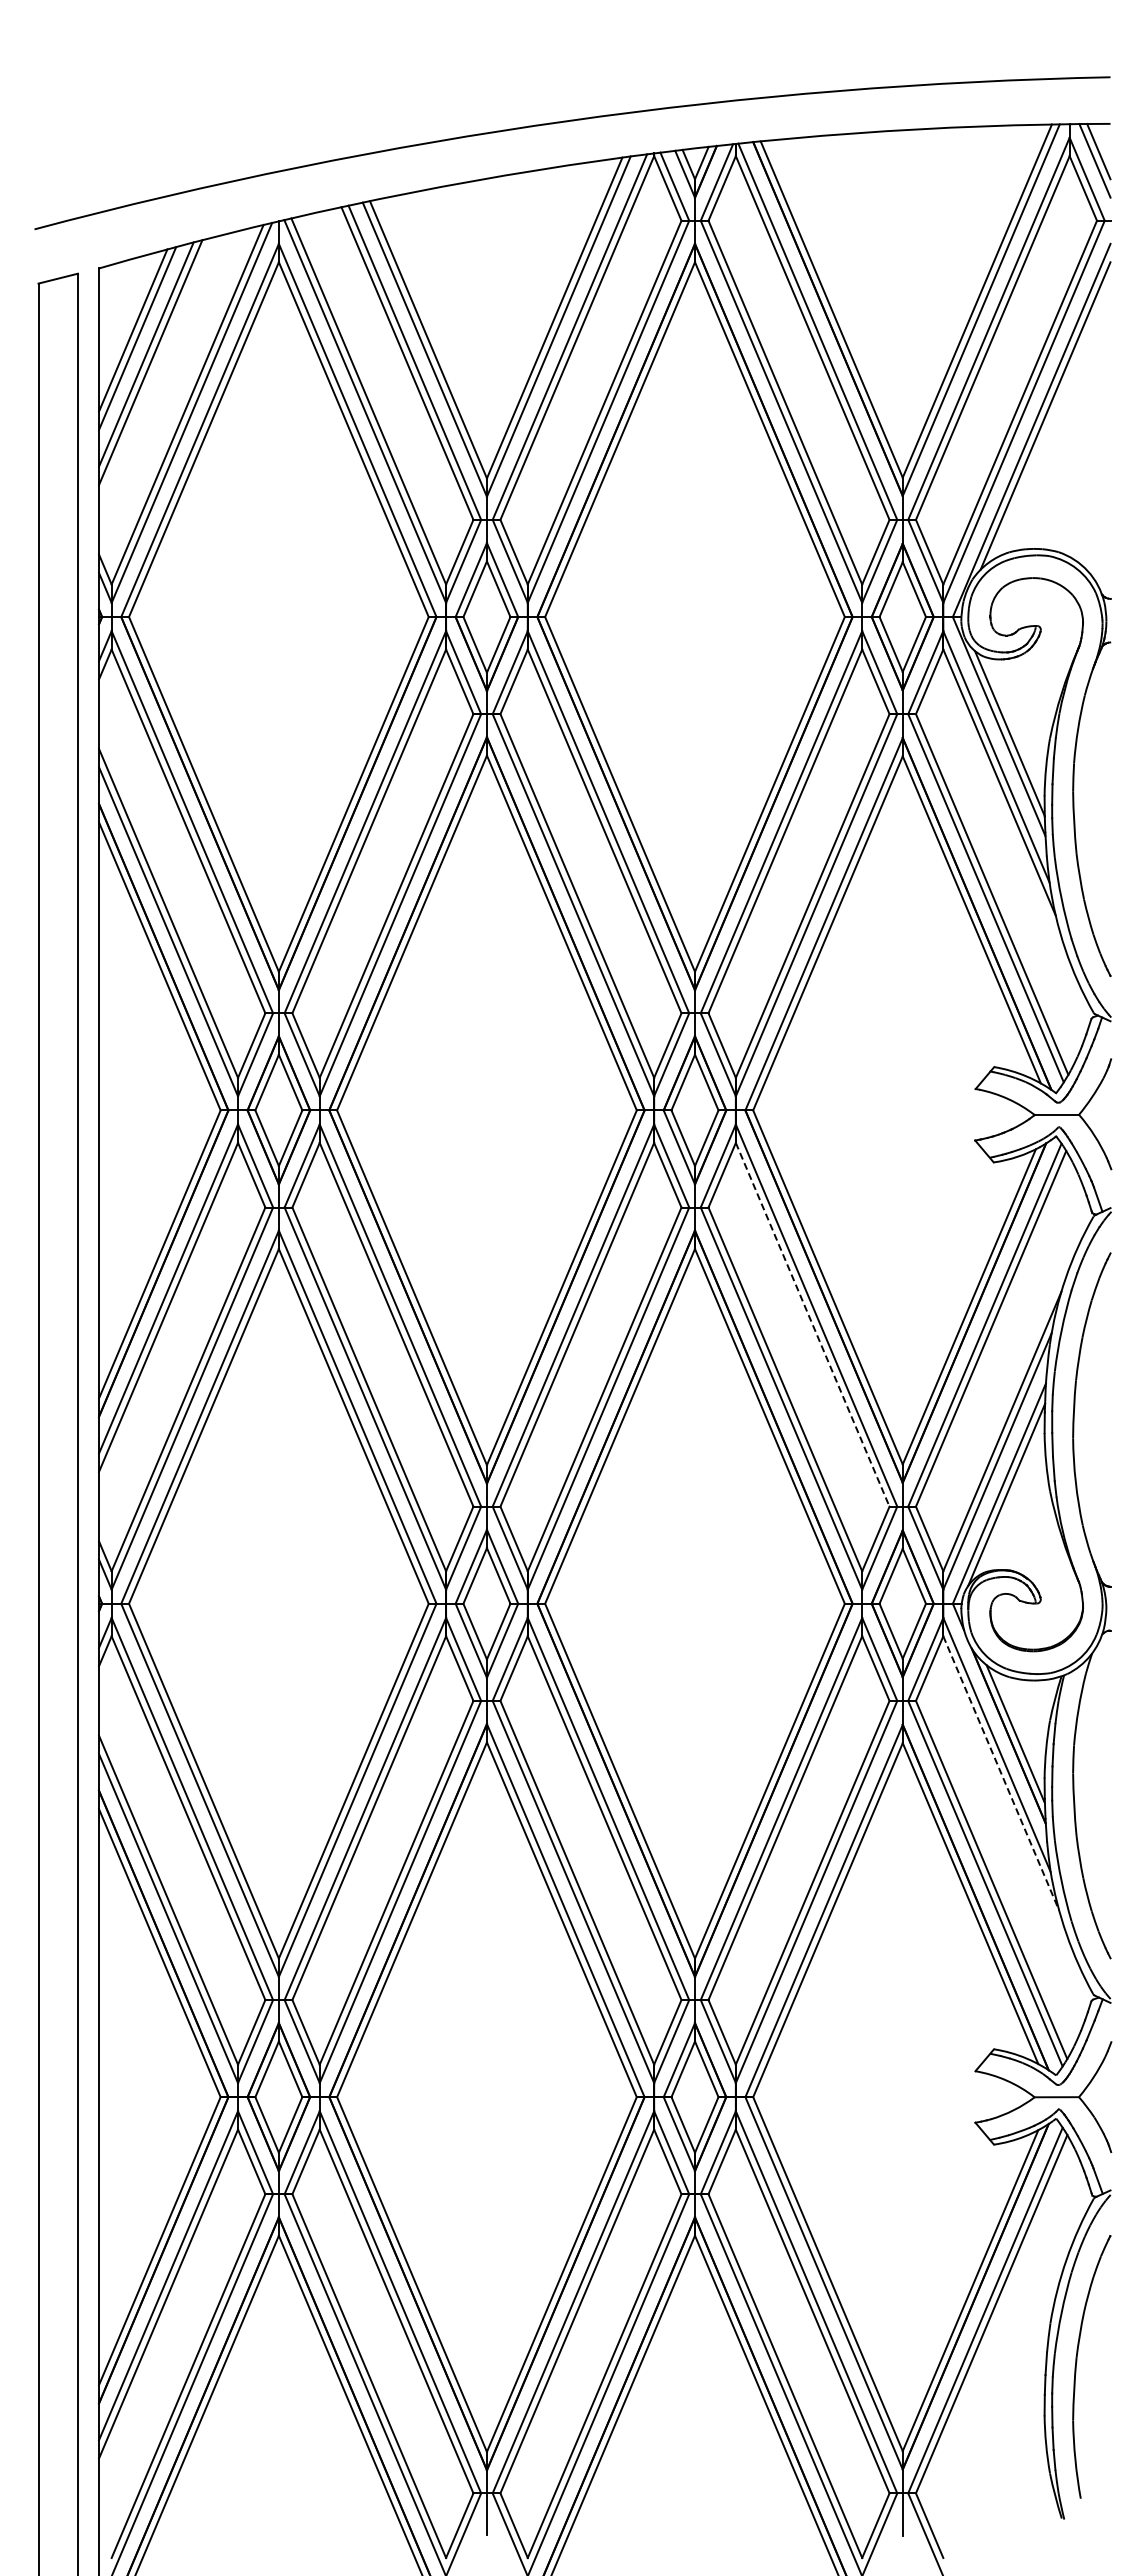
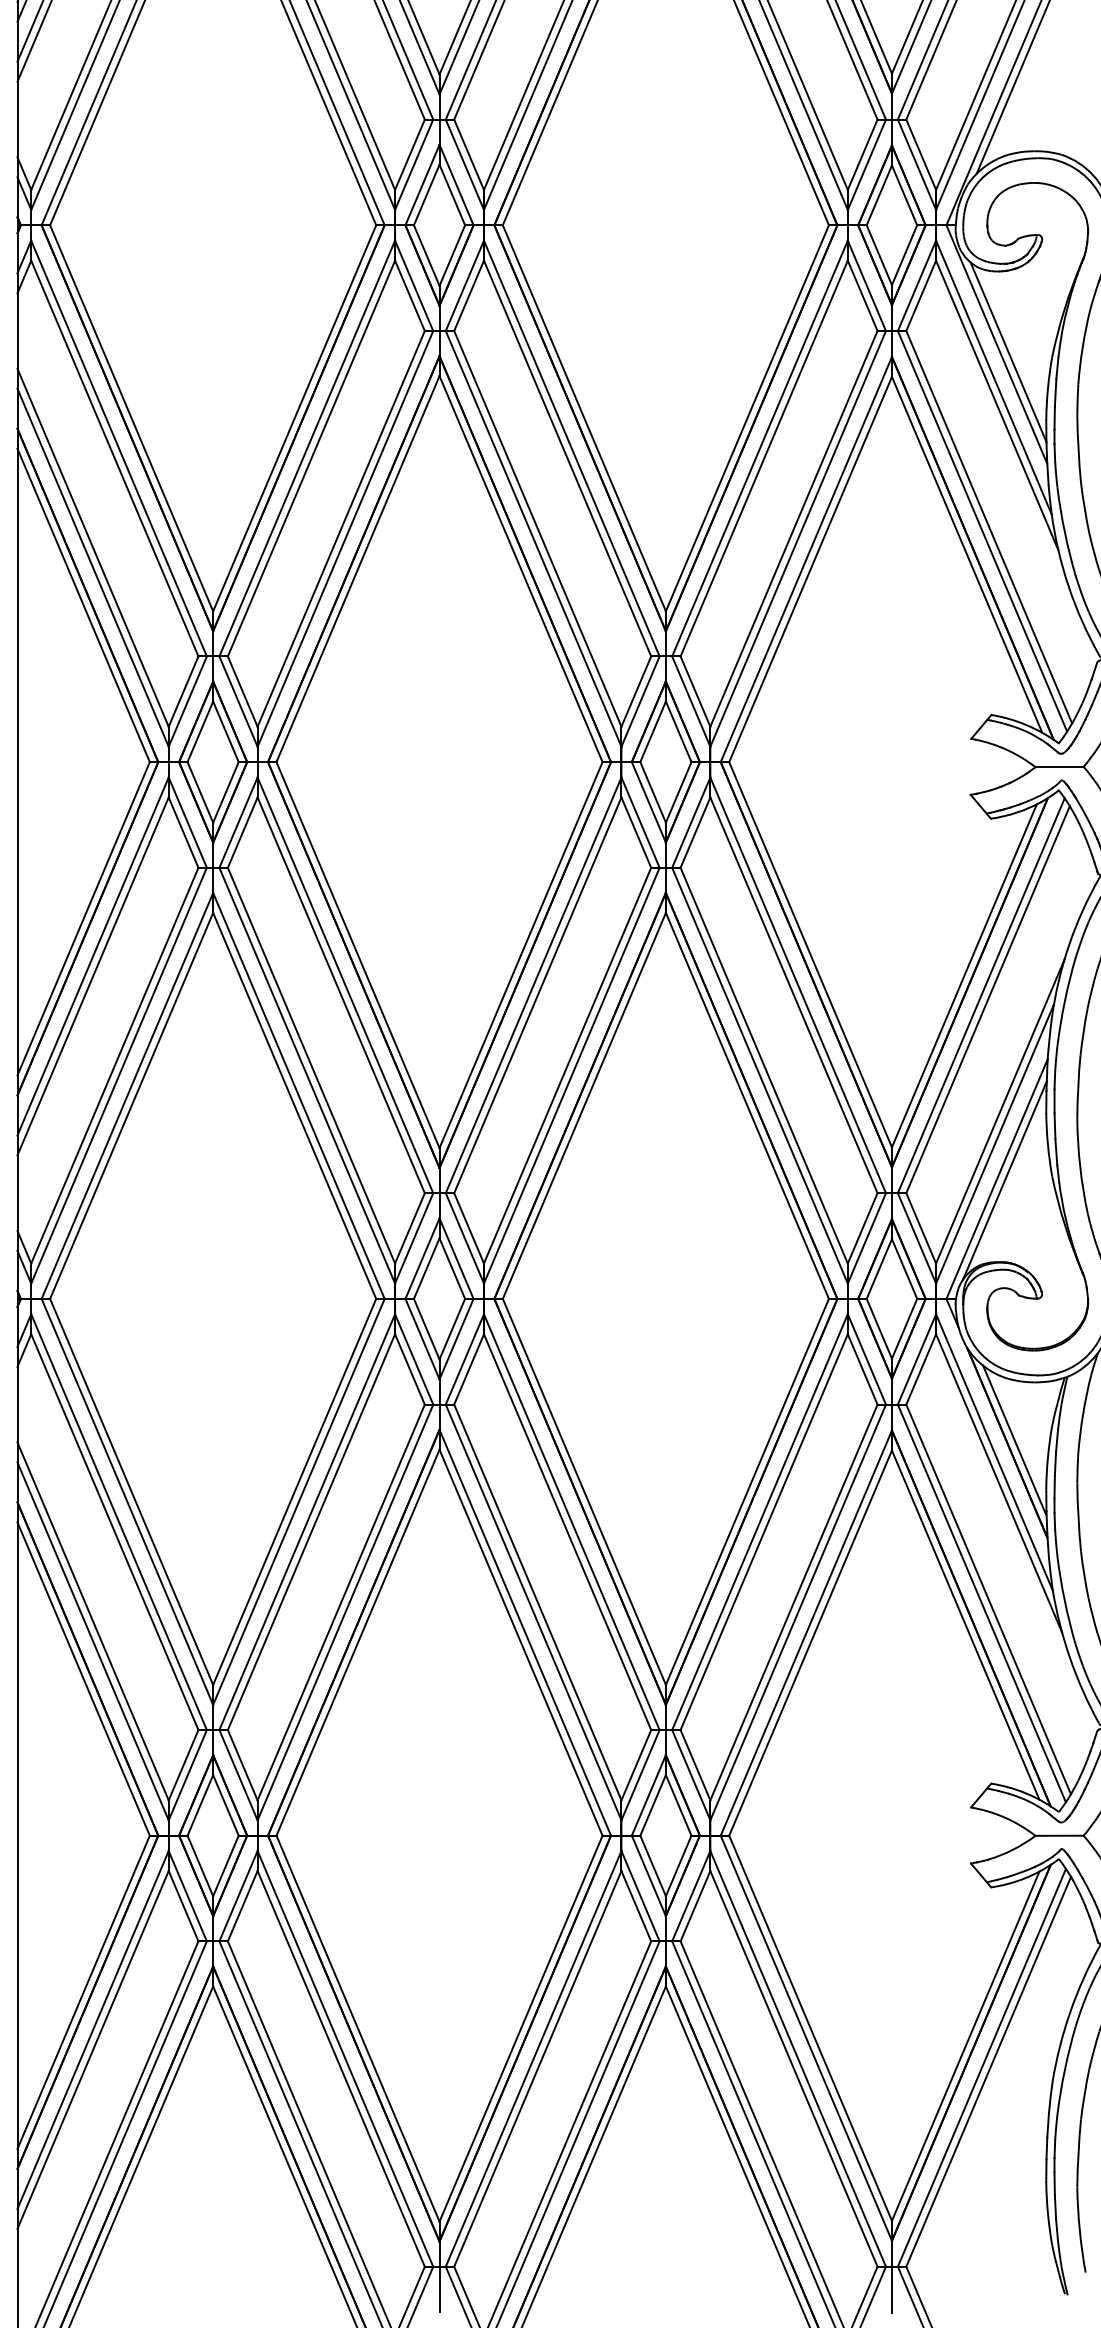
line: (812, 1325) -> (793, 996), dashed -> solid
line: (1001, 1773) -> (999, 1483), dashed -> solid

